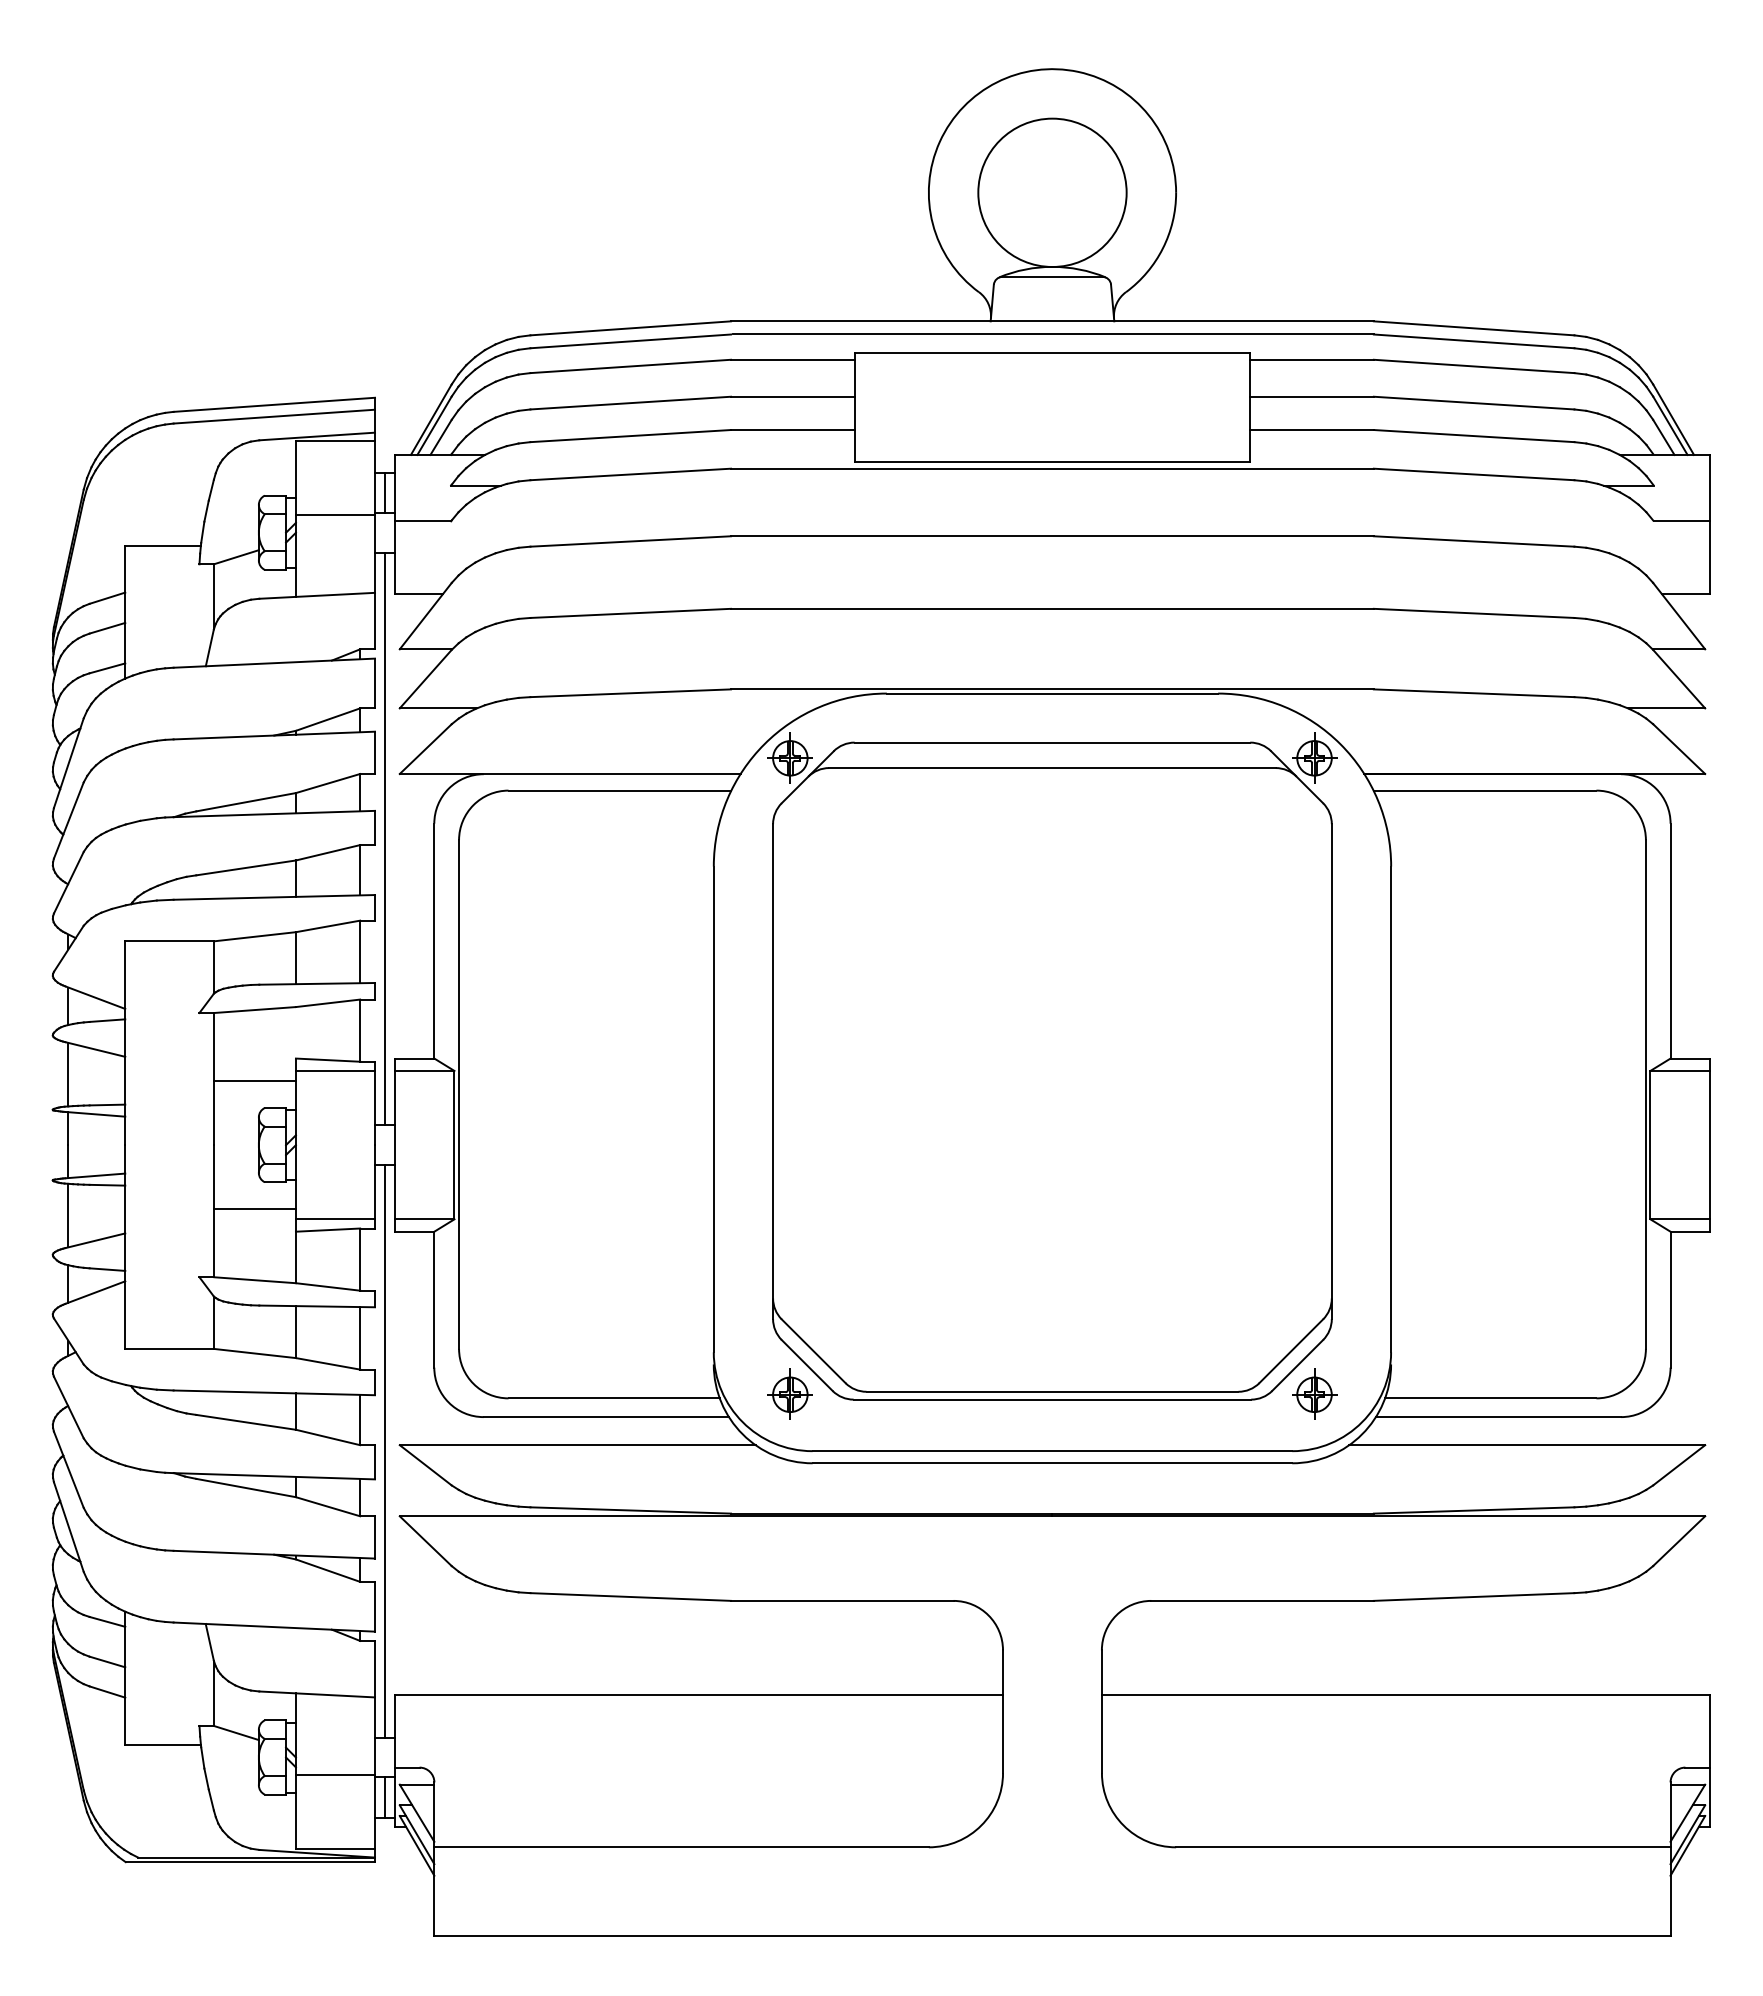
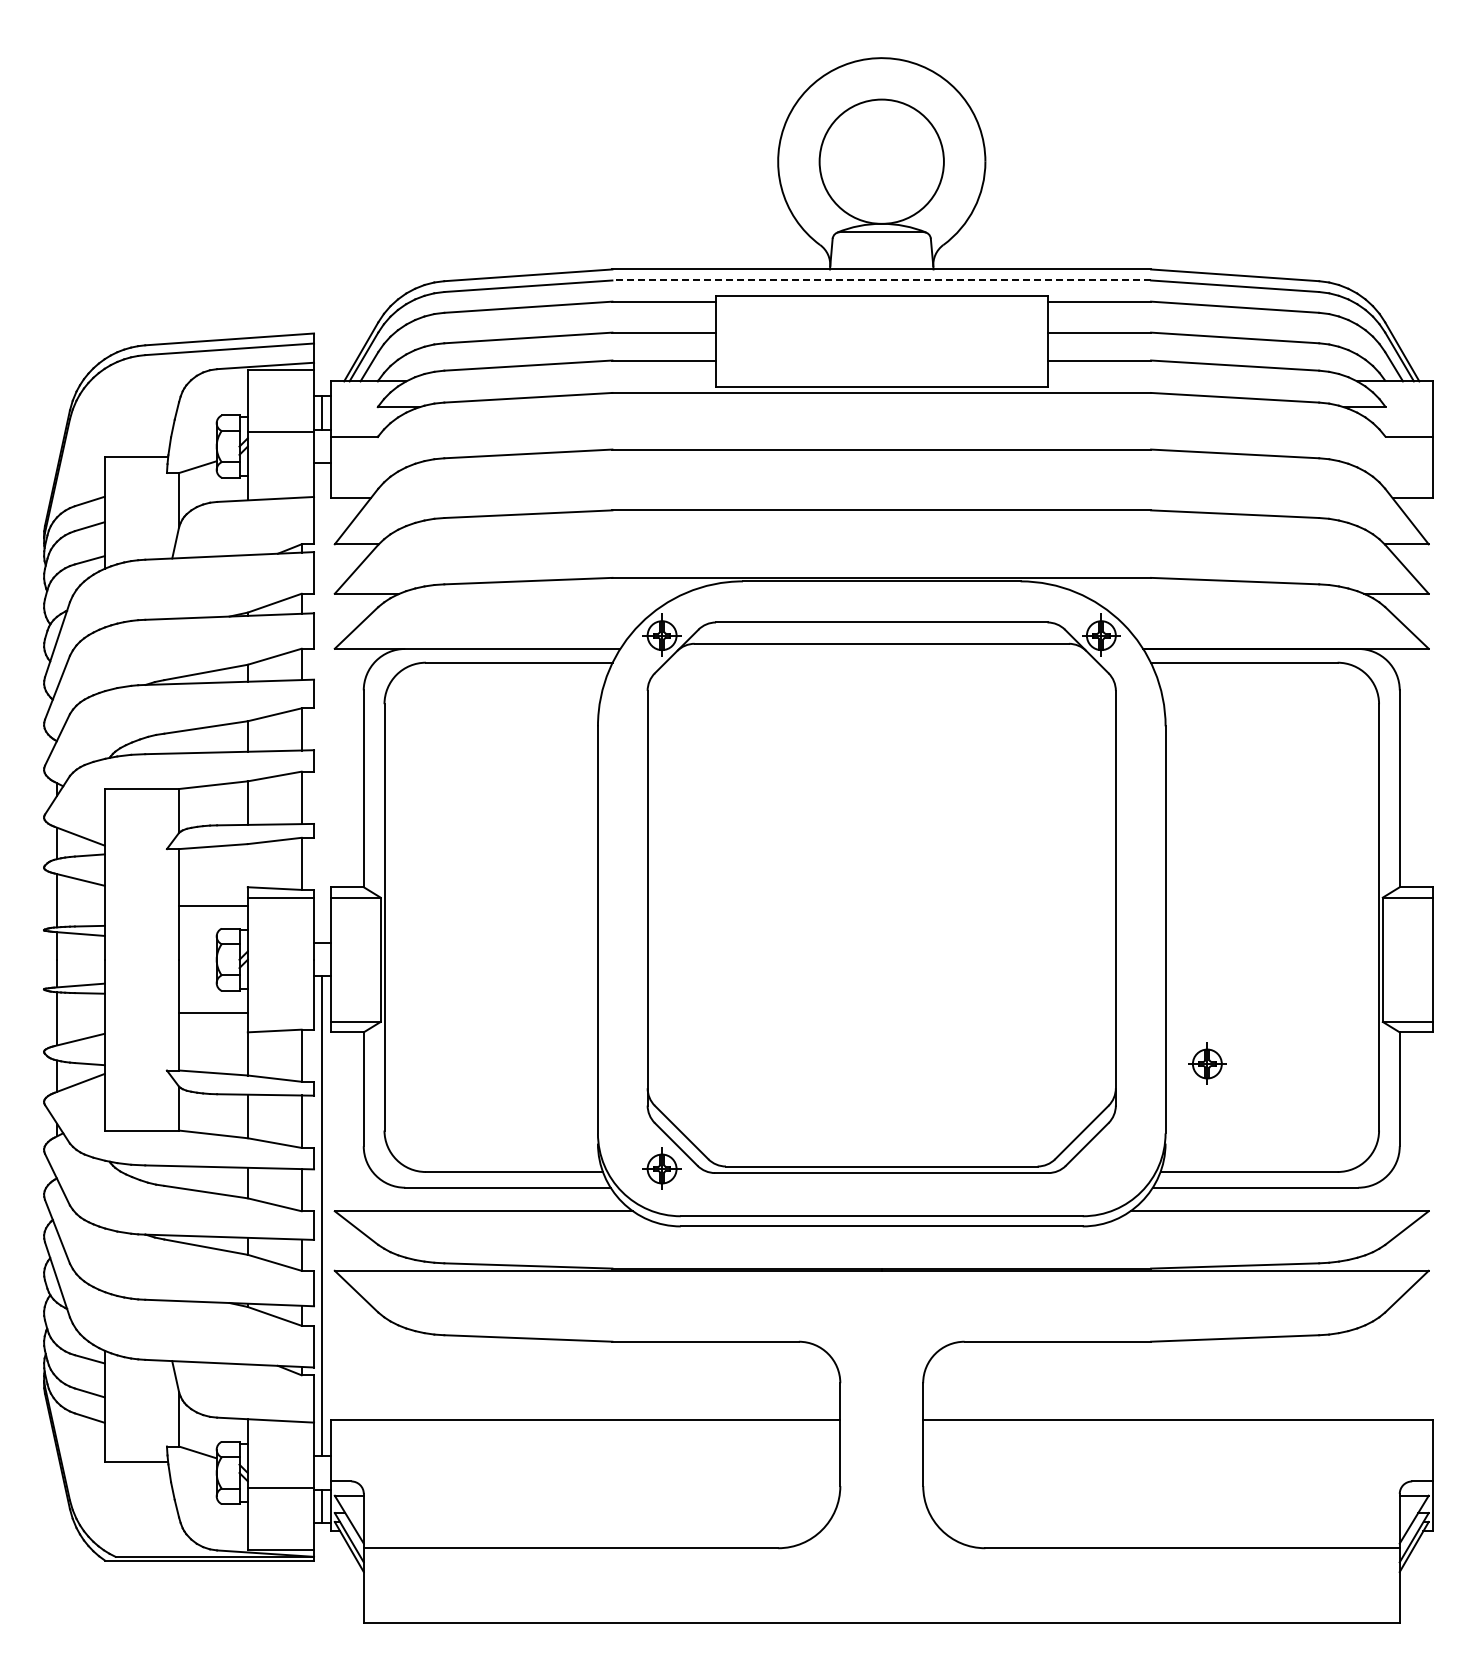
line: (1053, 334) -> (882, 280), solid -> dashed
line: (385, 839) -> (322, 703), removed
line: (334, 1218) -> (280, 1021), removed
part: (1314, 1394) -> (1207, 1063), moved

